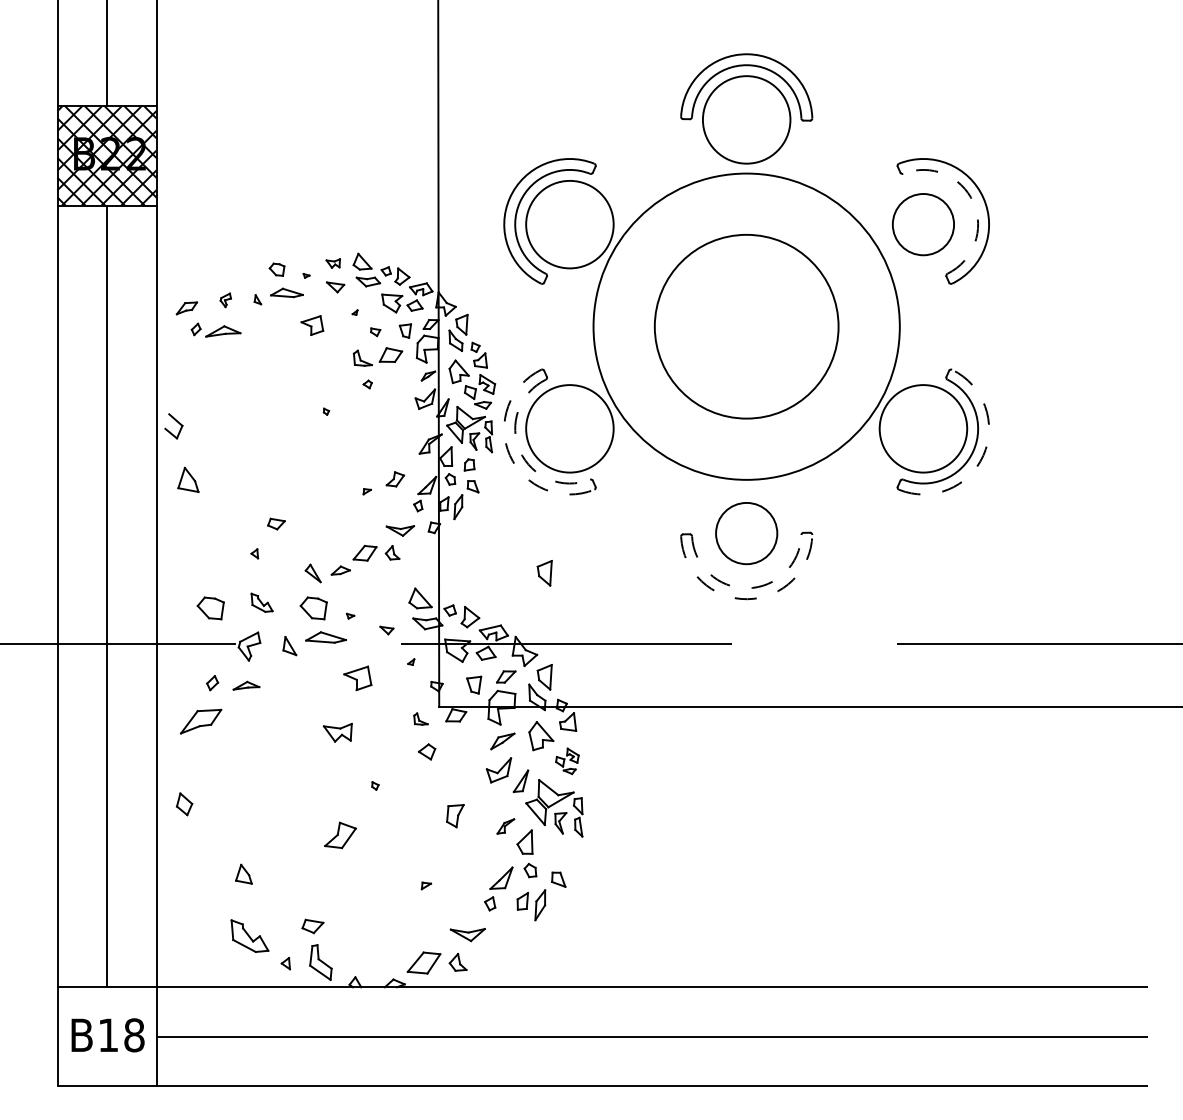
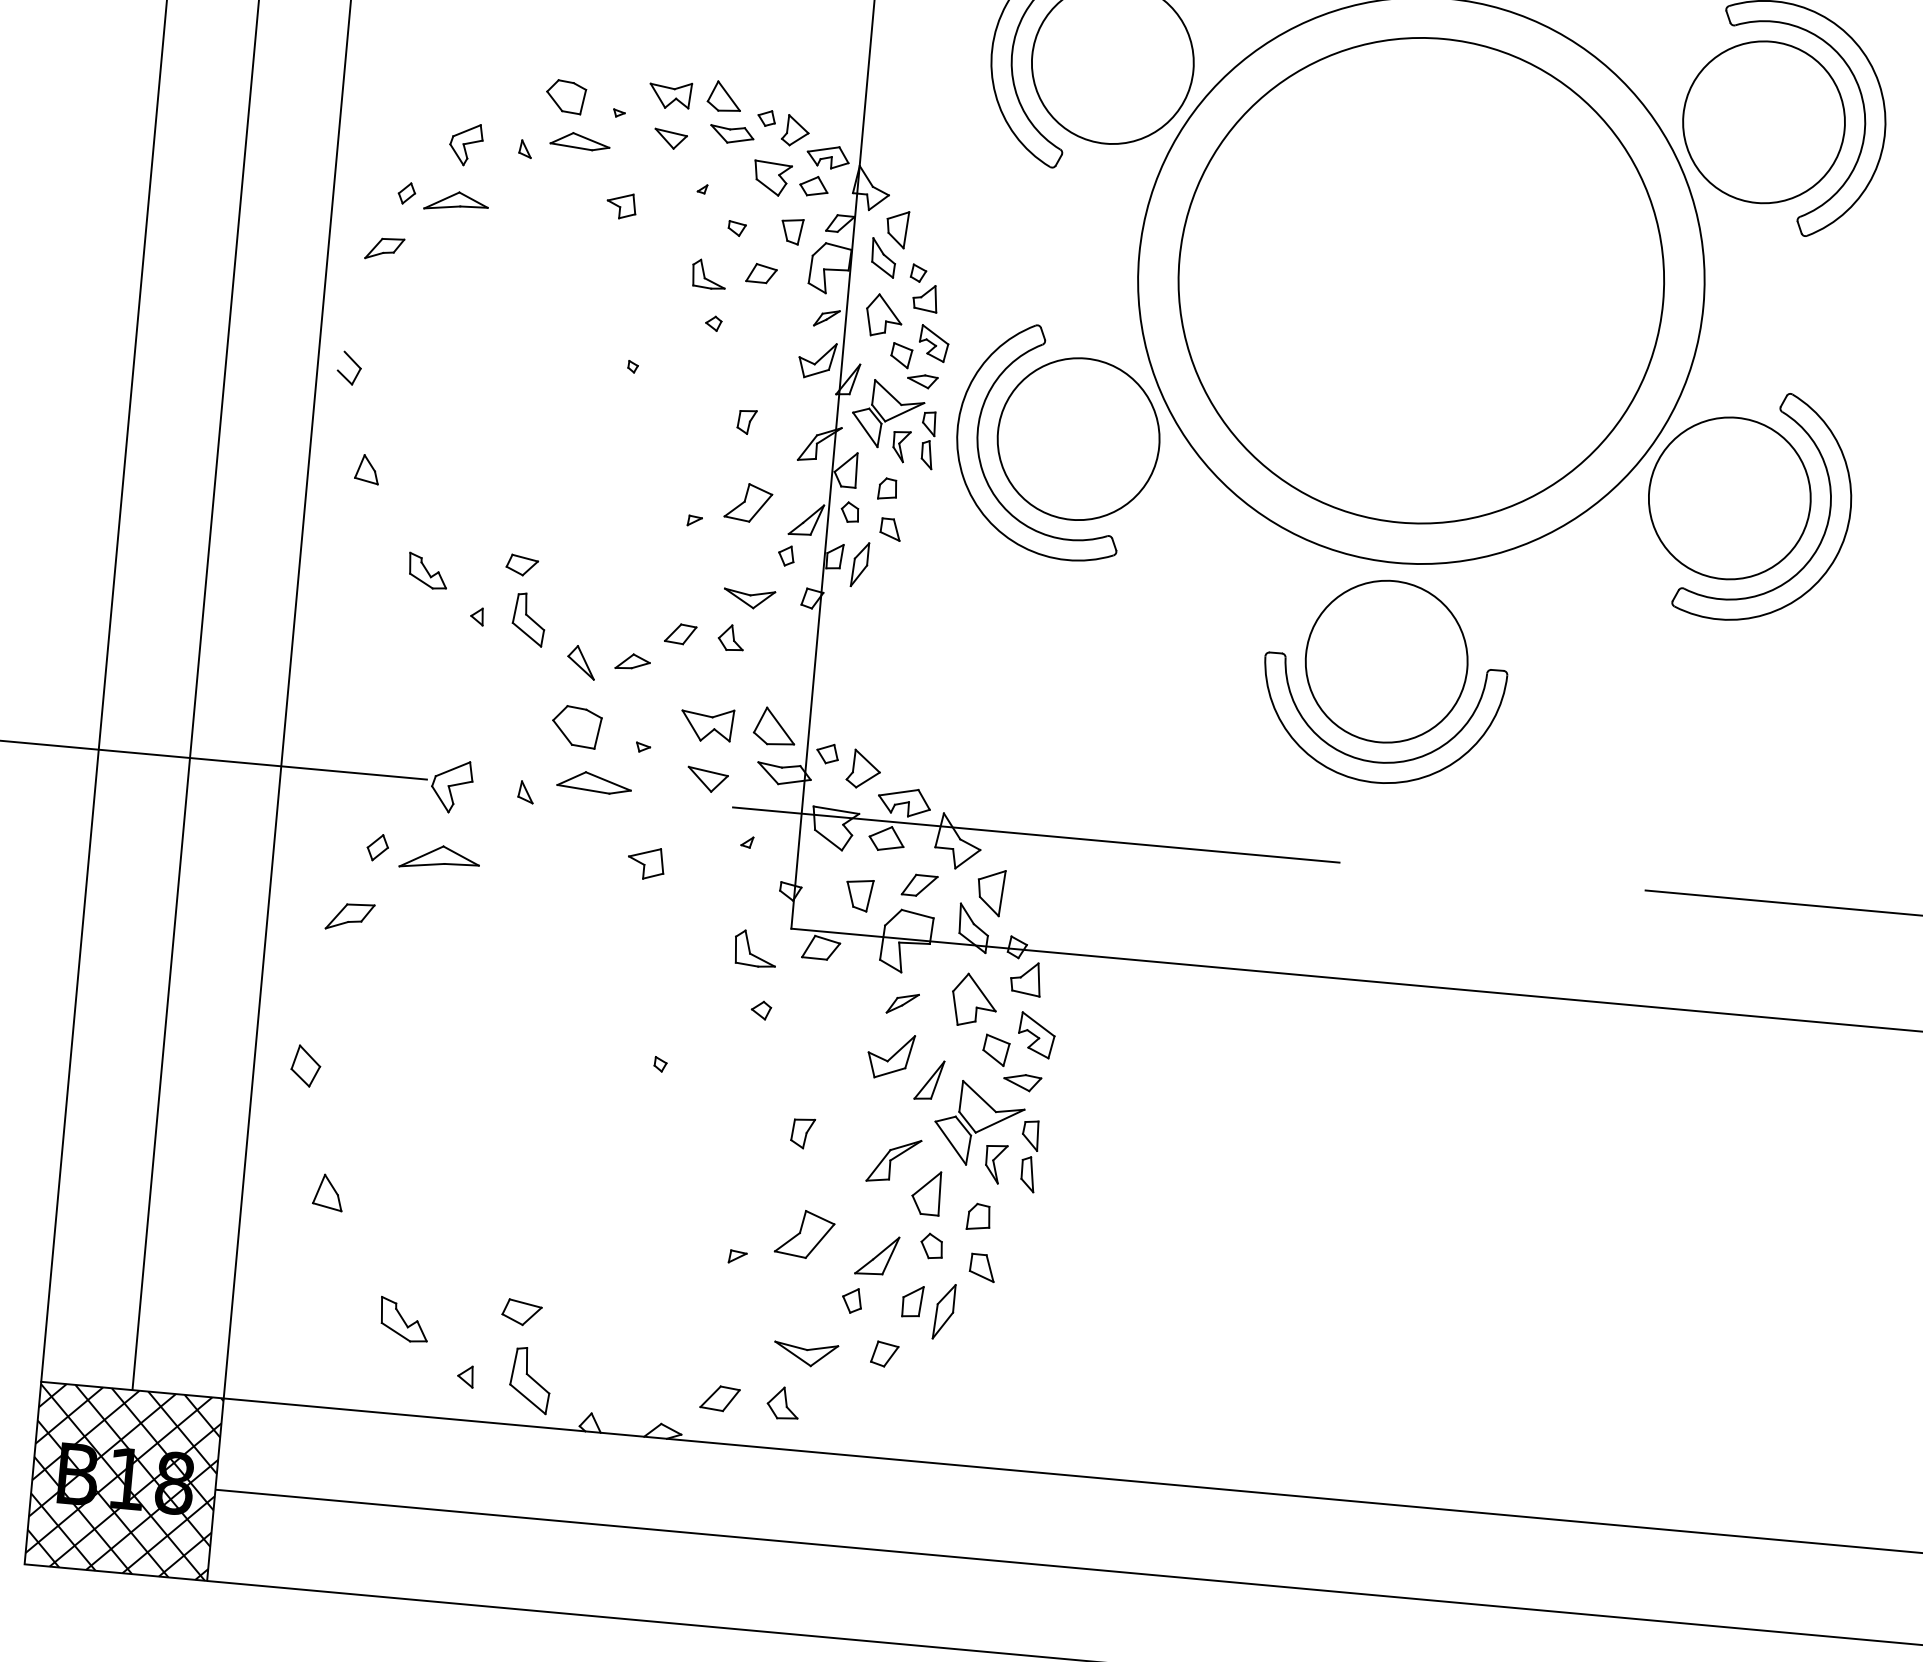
arc: (973, 202) -> (1859, 89), dashed -> solid
circle: (923, 224) -> (1764, 122), size x1.43
part: (333, 263) -> (670, 95), size x1.67
part: (276, 269) -> (564, 96), size x1.43
part: (225, 300) -> (465, 145), size x1.67
part: (186, 308) -> (383, 249), moved
part: (312, 325) -> (621, 205), size x0.71
circle: (746, 326) -> (1421, 280), size x1.43
part: (391, 355) -> (762, 274), size x0.71
part: (173, 426) -> (348, 368), size x0.71
part: (390, 435) -> (747, 421), added
arc: (519, 450) -> (982, 470), dashed -> solid
arc: (509, 455) -> (962, 478), dashed -> solid
arc: (983, 455) -> (1835, 557), dashed -> solid
part: (188, 479) -> (367, 468), size x0.62
part: (395, 479) -> (748, 503), size x1.43
circle: (746, 533) -> (1386, 661), size x1.43
part: (282, 552) -> (528, 618), added
part: (365, 553) -> (681, 634), size x0.71
part: (544, 573) -> (1007, 701), removed
arc: (747, 588) -> (1378, 763), dashed -> solid
arc: (747, 599) -> (1377, 783), dashed -> solid
part: (261, 602) -> (427, 570), moved
part: (210, 608) -> (386, 709), removed
part: (386, 630) -> (707, 779), size x1.67
part: (289, 645) -> (525, 791), size x0.62
part: (357, 678) -> (645, 863), size x0.71
part: (246, 685) -> (439, 857), size x1.67
part: (420, 718) -> (754, 947), size x1.67
part: (200, 721) -> (349, 916), size x0.62
part: (337, 732) -> (706, 724), moved
part: (502, 741) -> (902, 1003), size x0.71
part: (426, 751) -> (760, 1009), size x0.62
part: (567, 761) -> (1018, 1051), size x1.67
part: (455, 816) -> (802, 1134), size x0.71
part: (505, 826) -> (893, 1160), size x1.67
part: (340, 835) -> (804, 1234), moved
part: (554, 852) -> (979, 1216), added
part: (243, 873) -> (327, 1191), moved
part: (510, 930) -> (885, 1353), added
part: (249, 935) -> (403, 1318), size x0.71
part: (423, 962) -> (719, 1397), size x0.62
hatch: (106, 1036) -> (123, 1480), added

